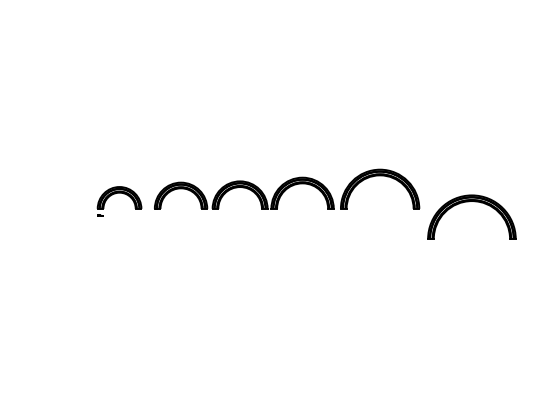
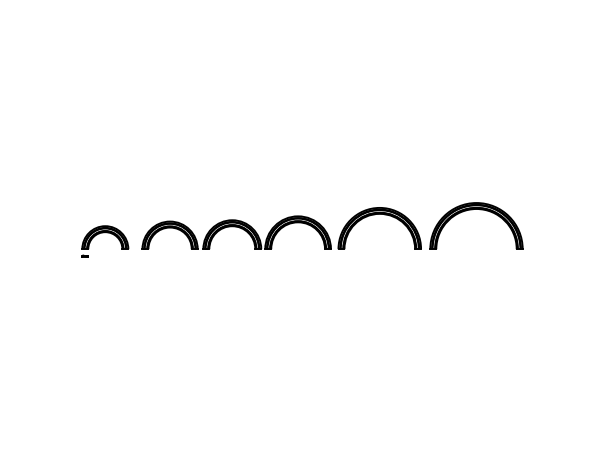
part: (468, 202) -> (472, 210), moved

